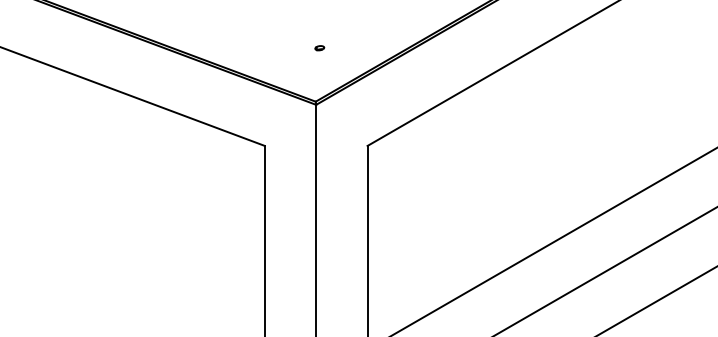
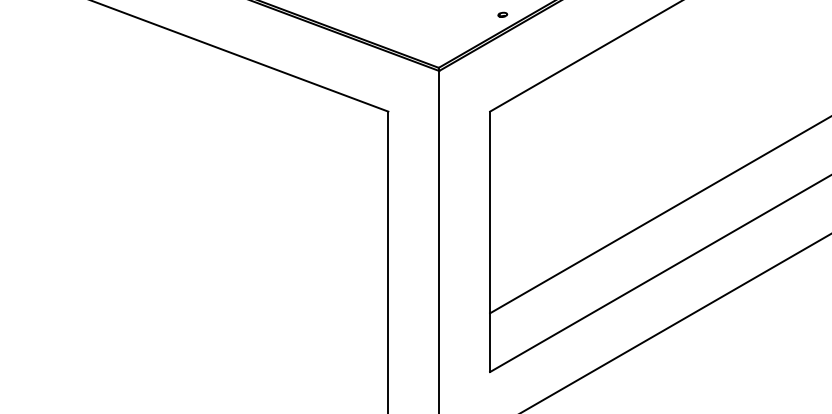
part: (319, 47) -> (502, 14), moved

